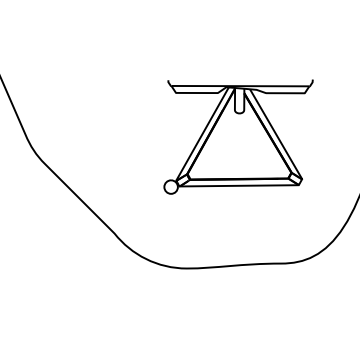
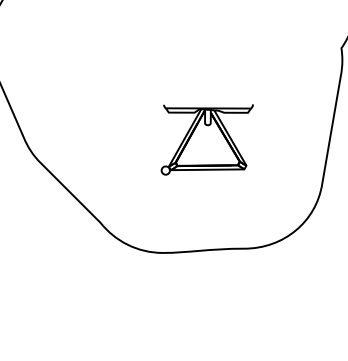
part: (237, 136) -> (206, 139), size x0.71

